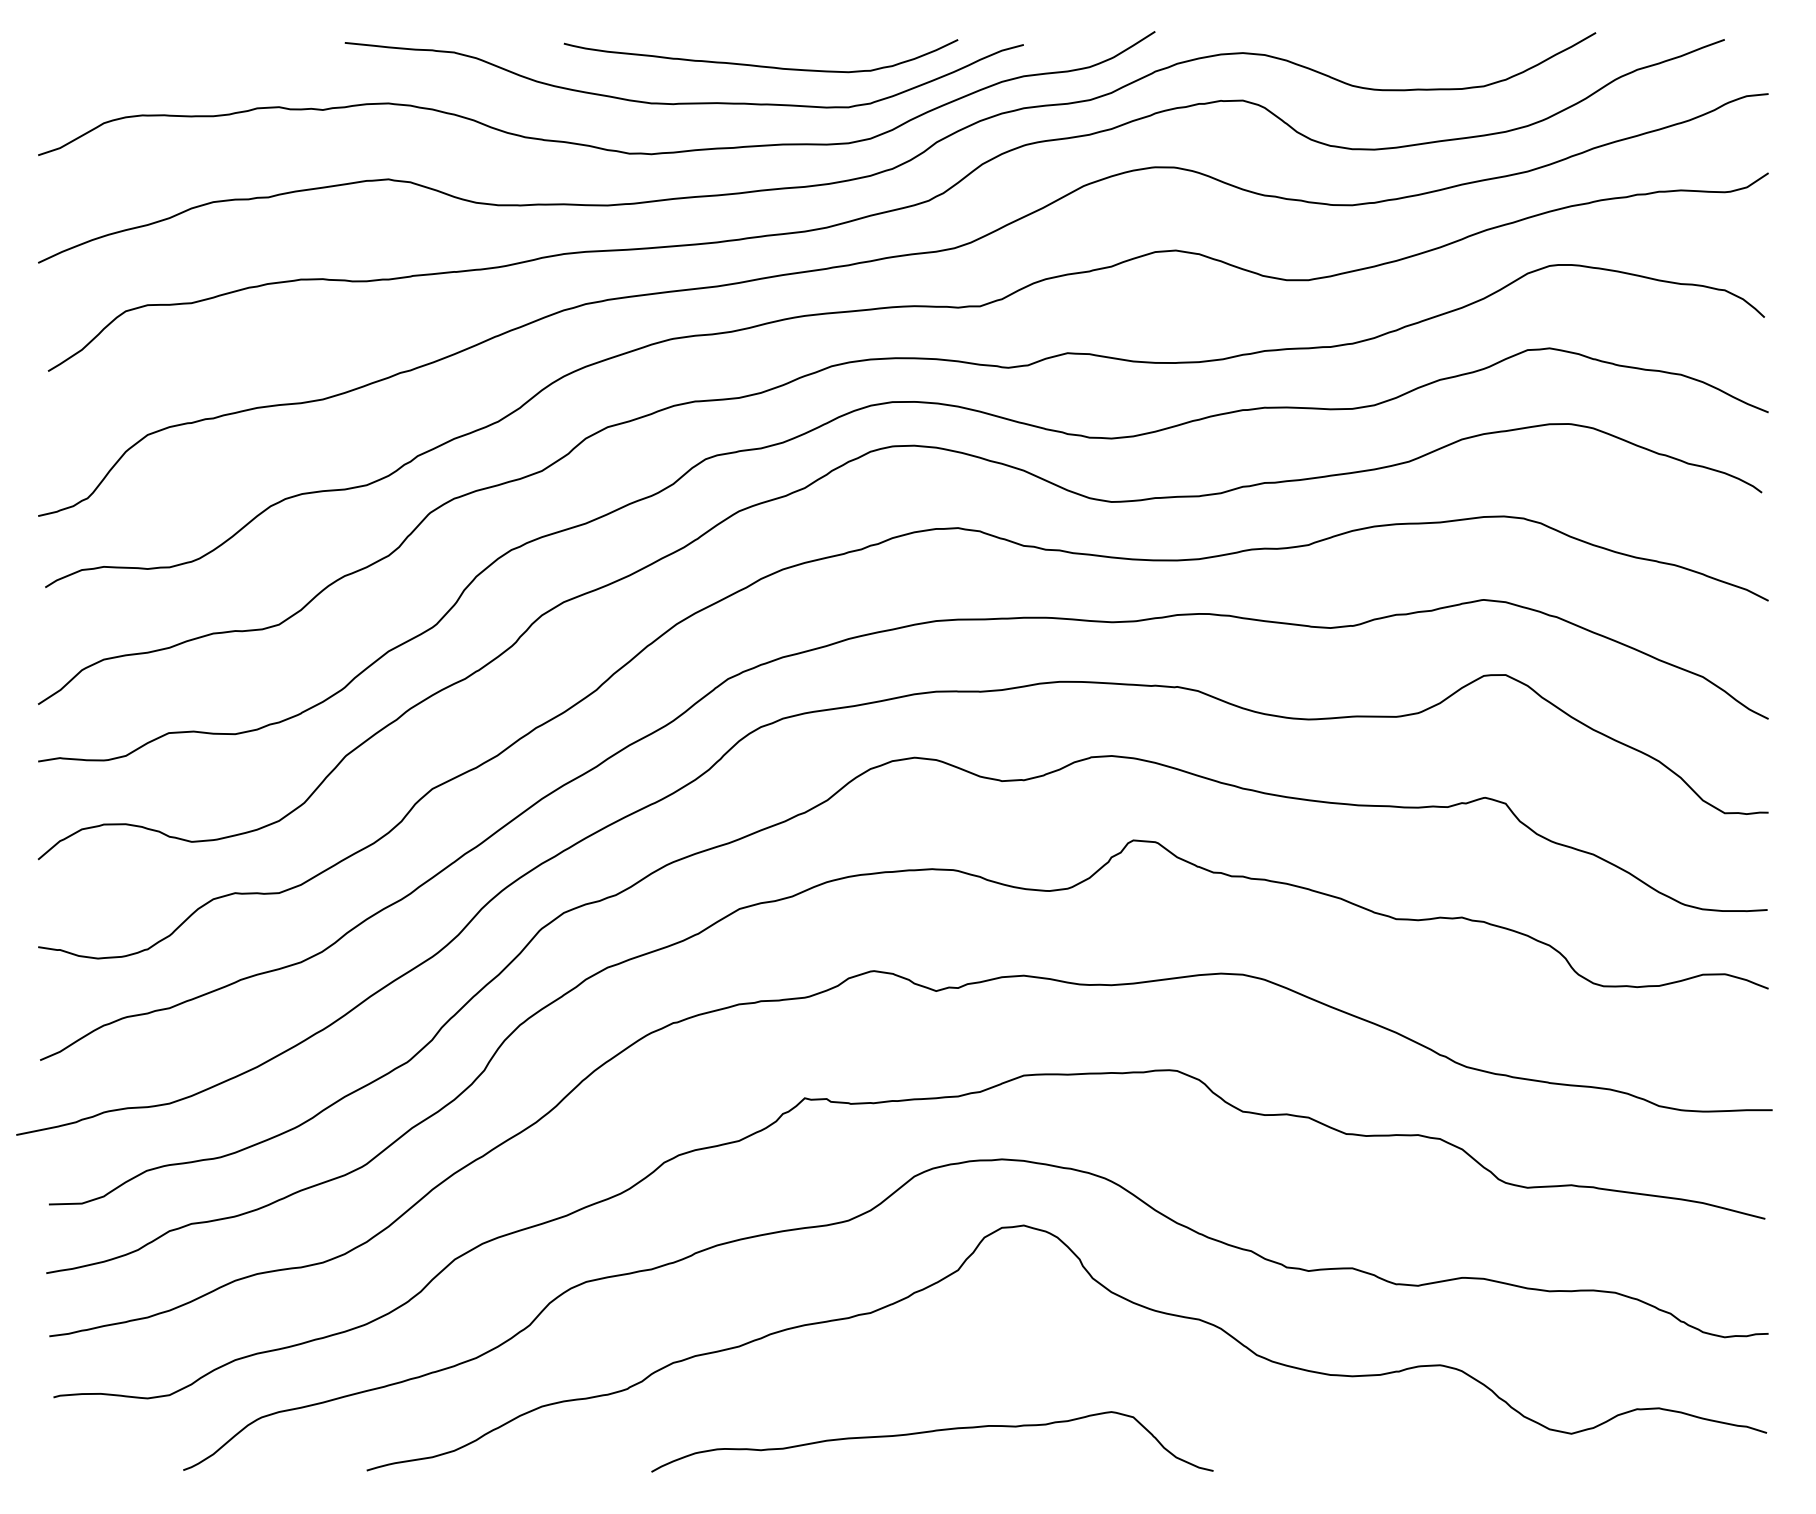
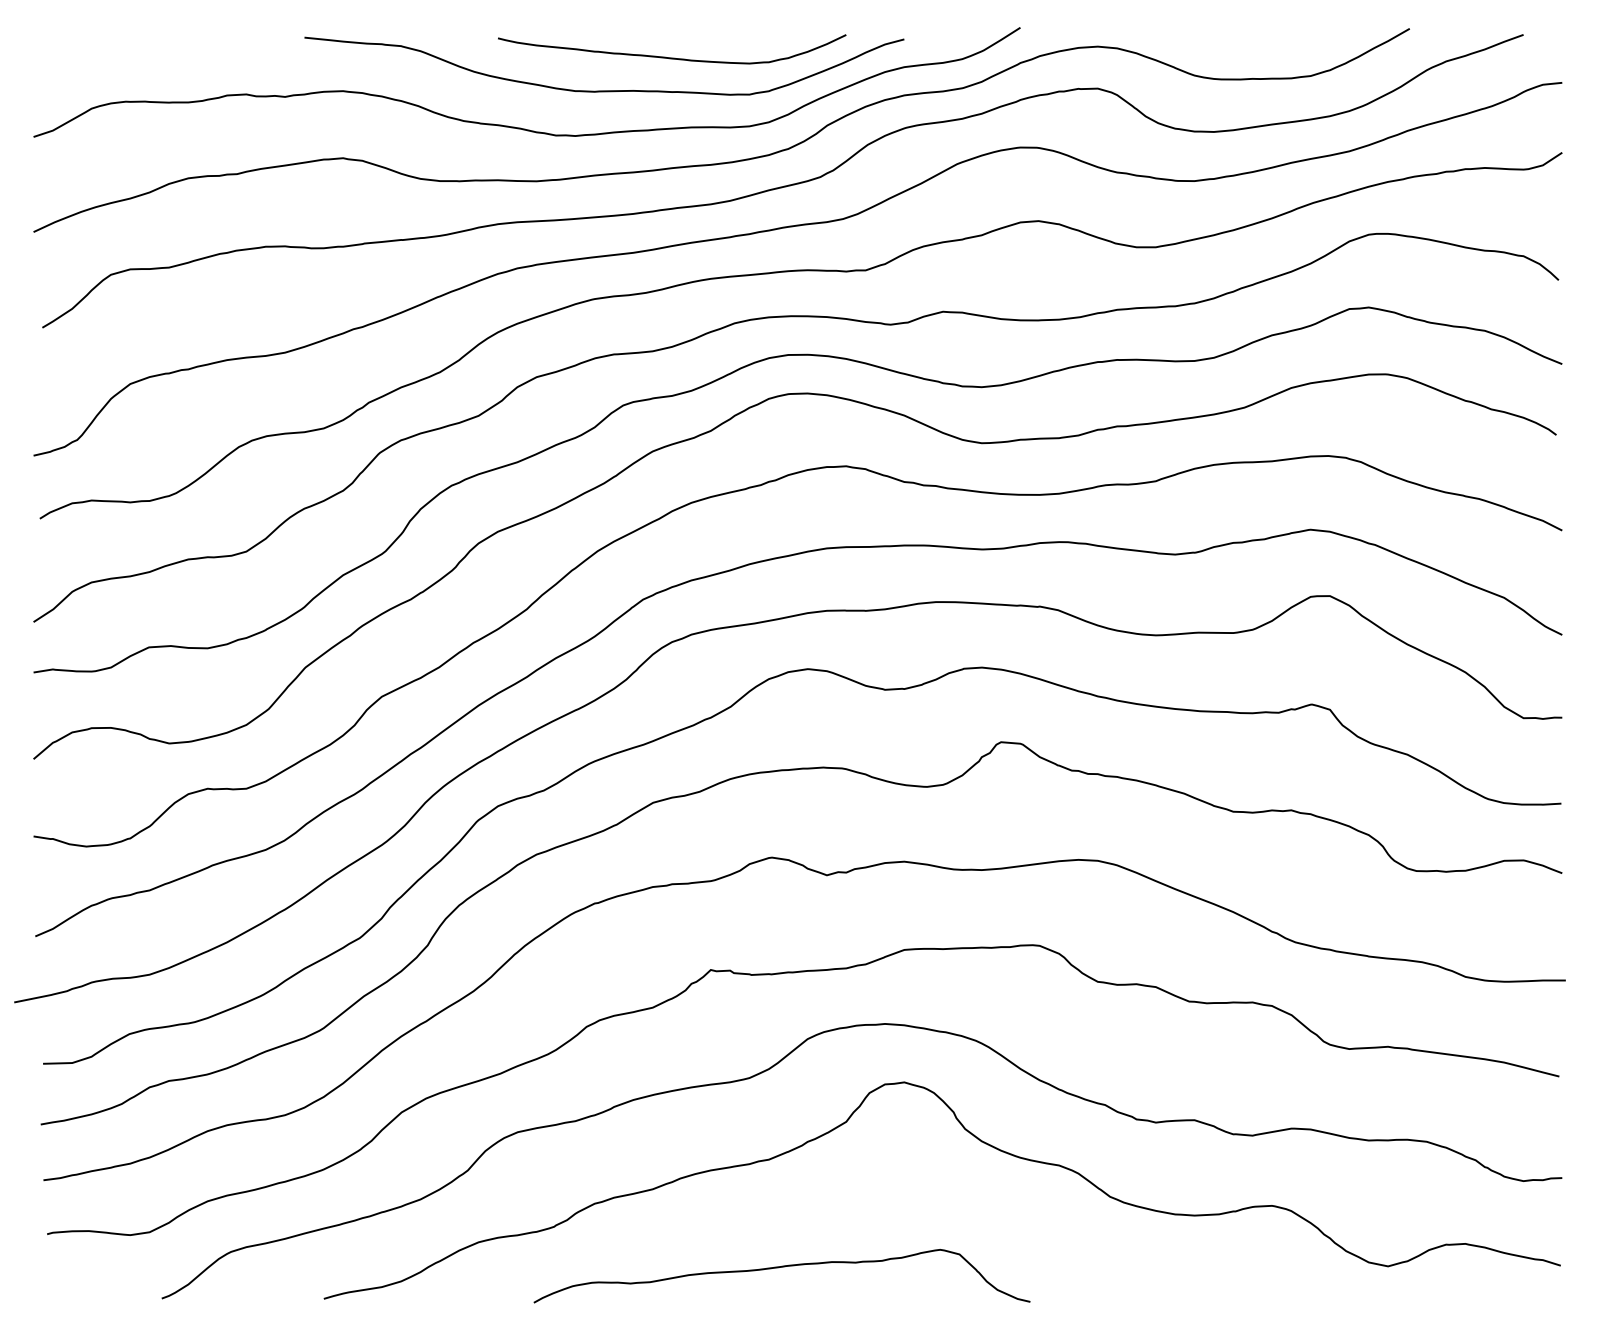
curve: (932, 1432) -> (782, 1267), moved

